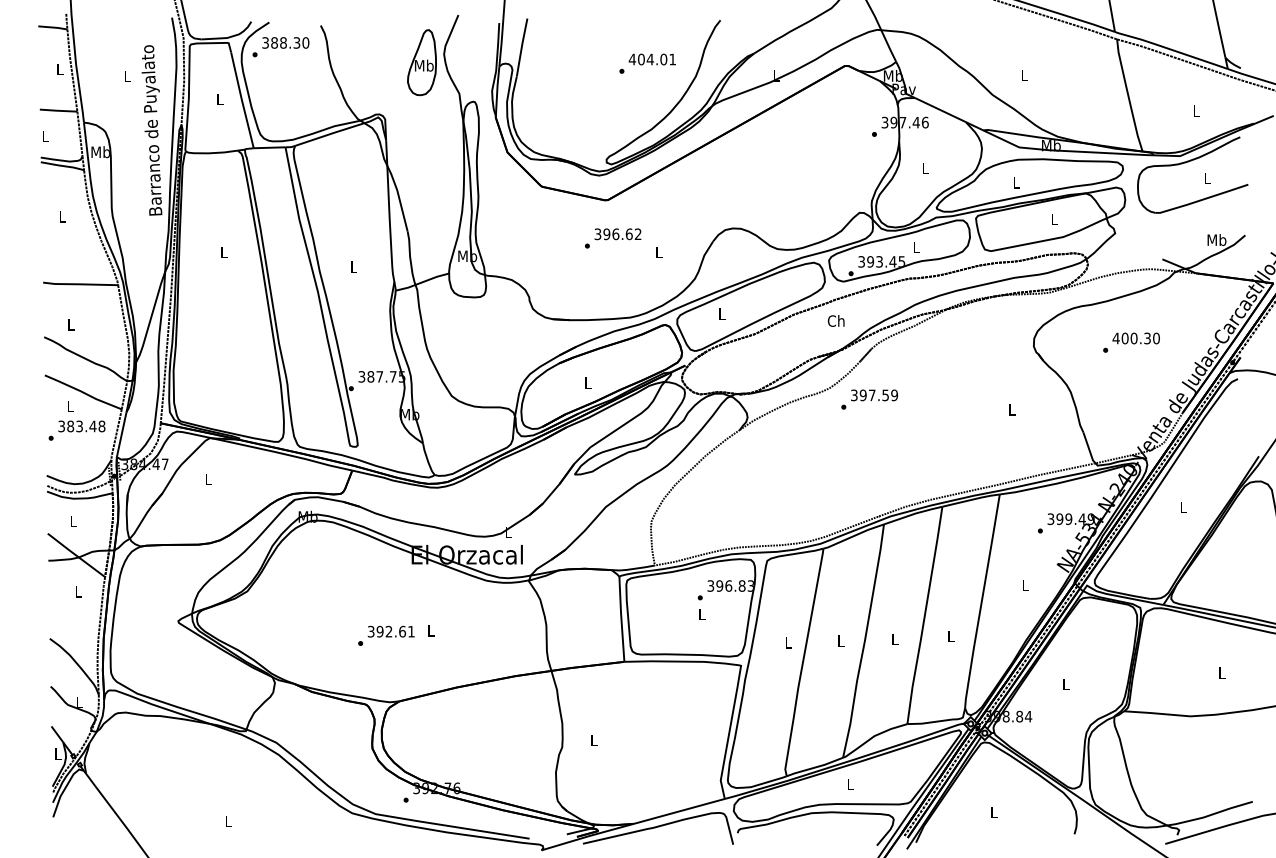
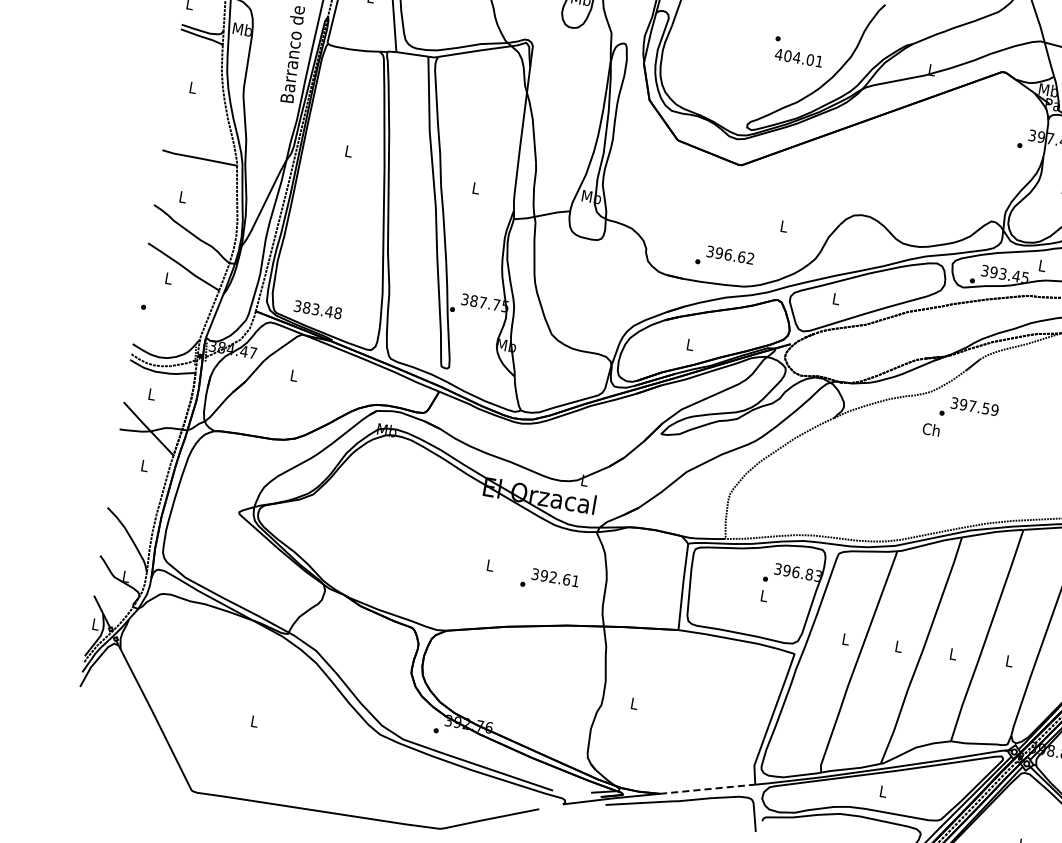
text: (651, 59) -> (798, 57), moved
text: (613, 238) -> (725, 258), moved
text: (835, 320) -> (930, 429), moved
text: (81, 426) -> (317, 309), moved
text: (386, 635) -> (550, 580), moved
line: (680, 811) -> (708, 789), solid -> dashed

